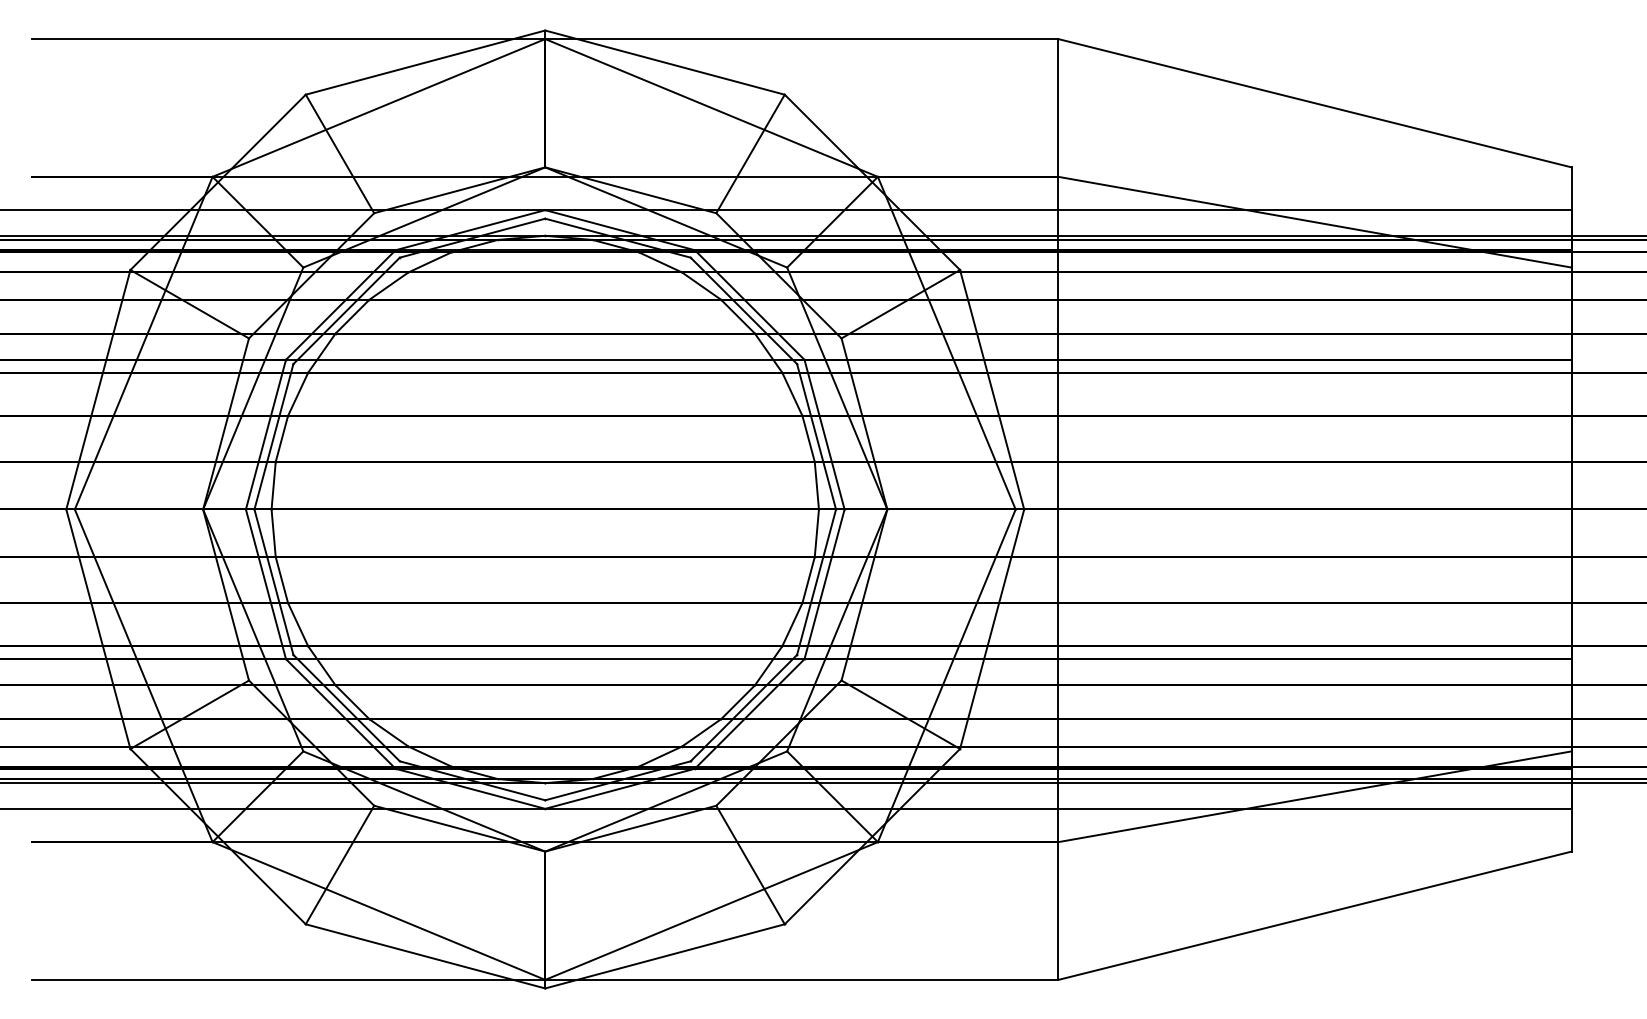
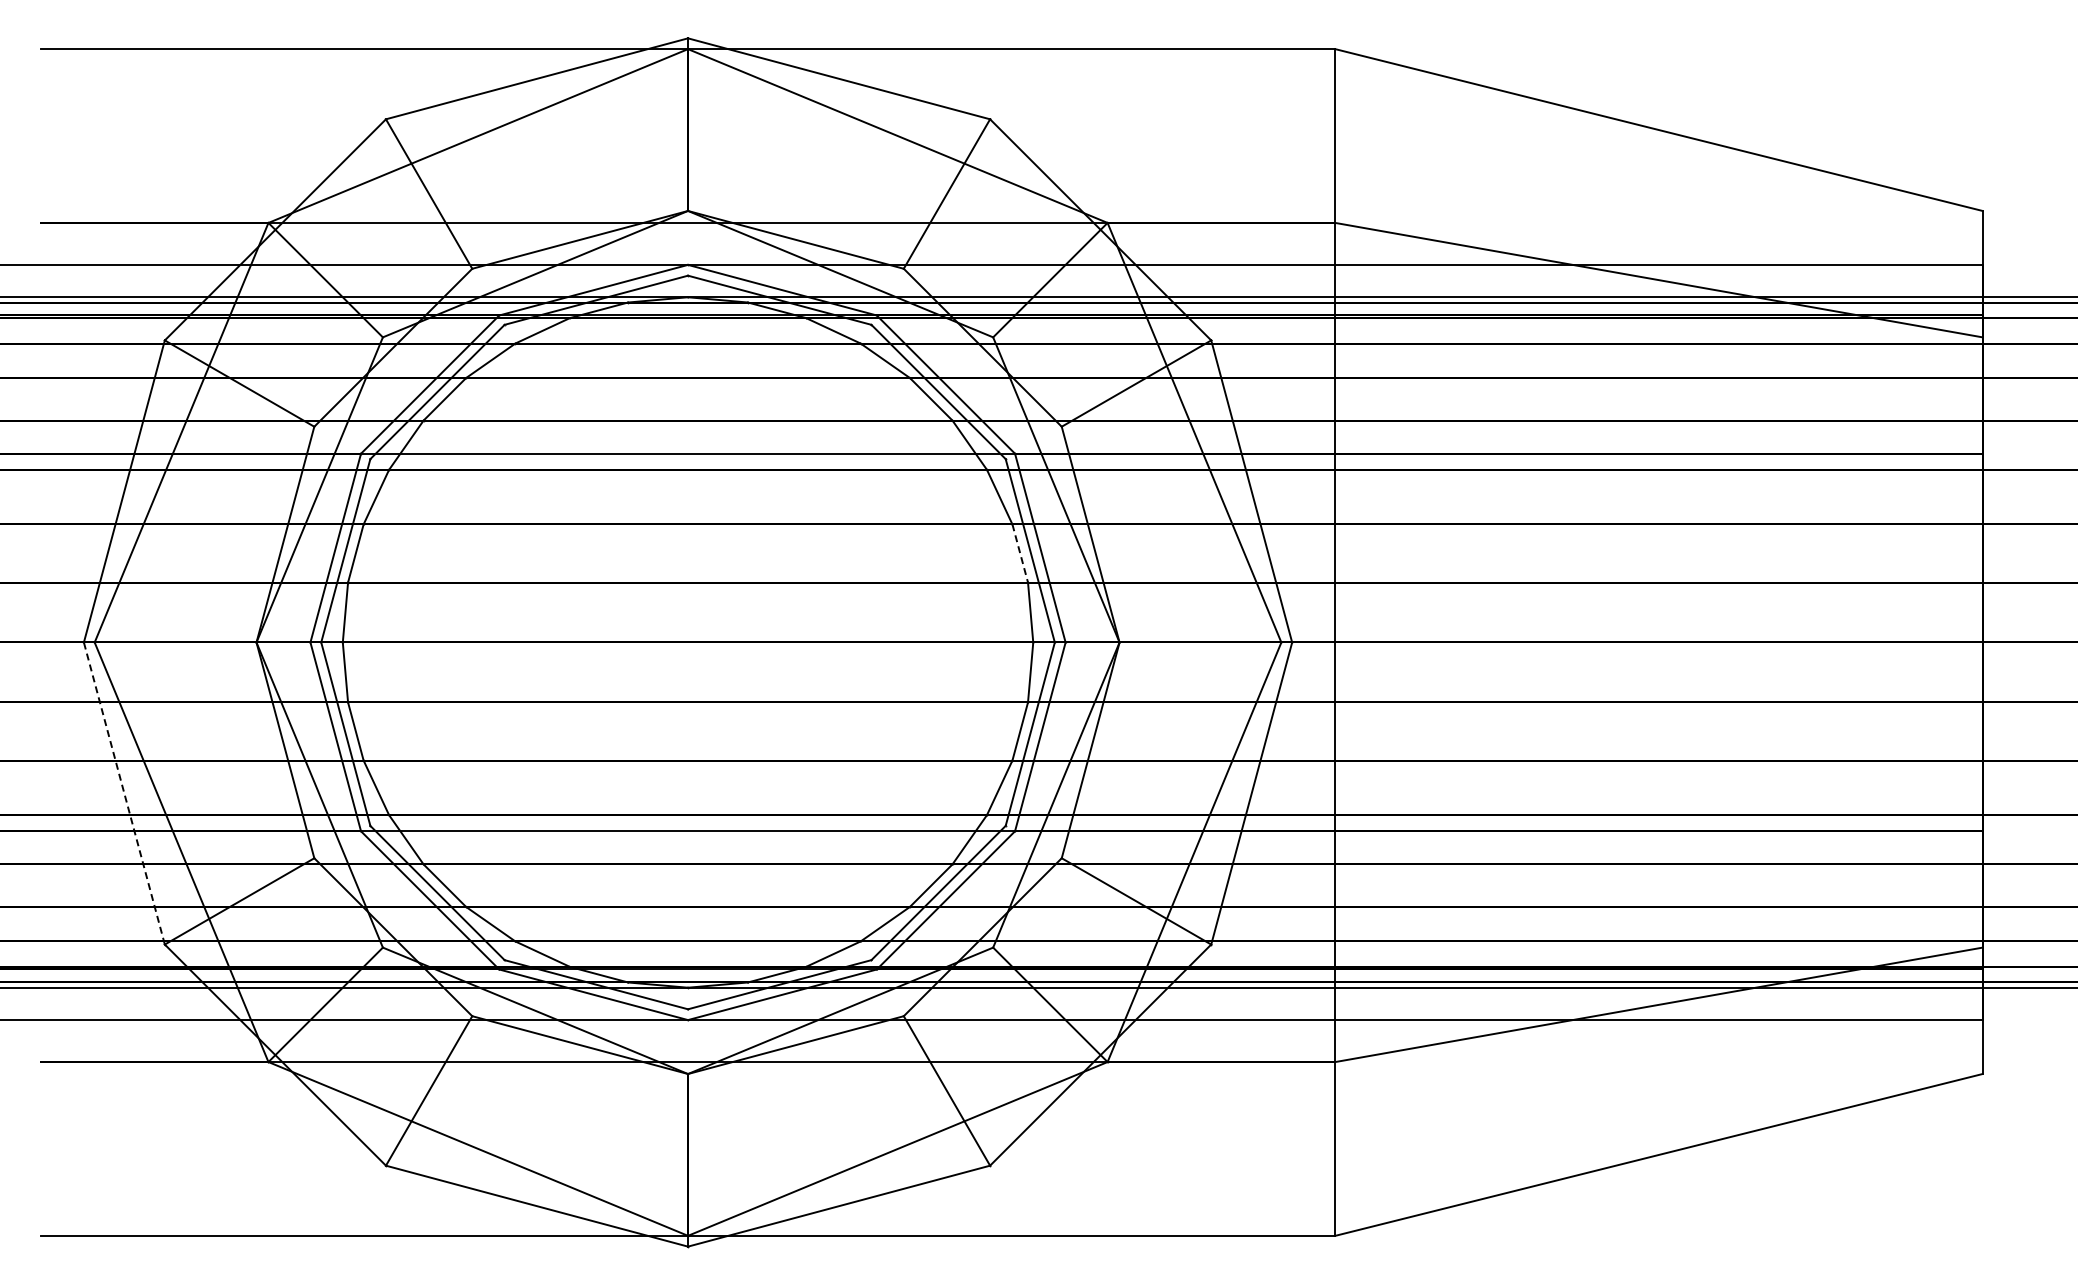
line: (808, 438) -> (1020, 553), solid -> dashed
line: (98, 629) -> (124, 793), solid -> dashed

